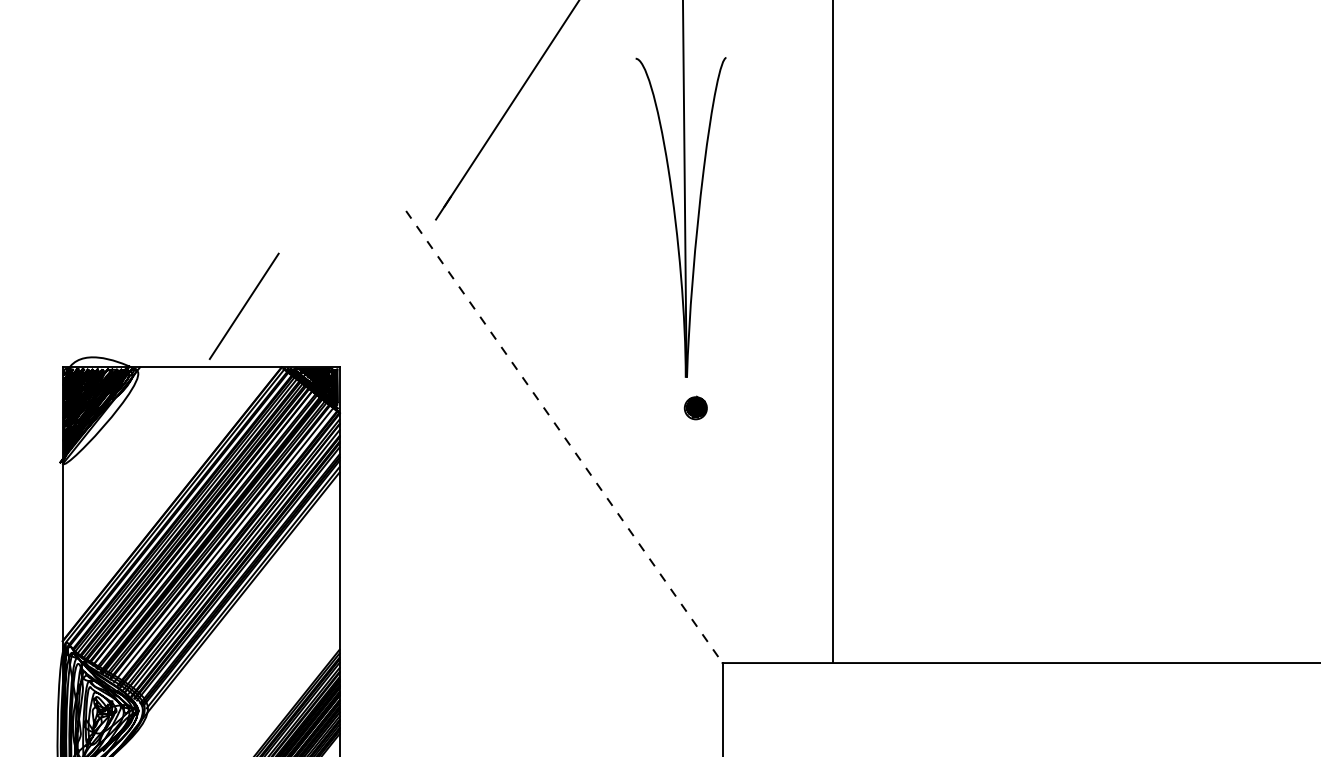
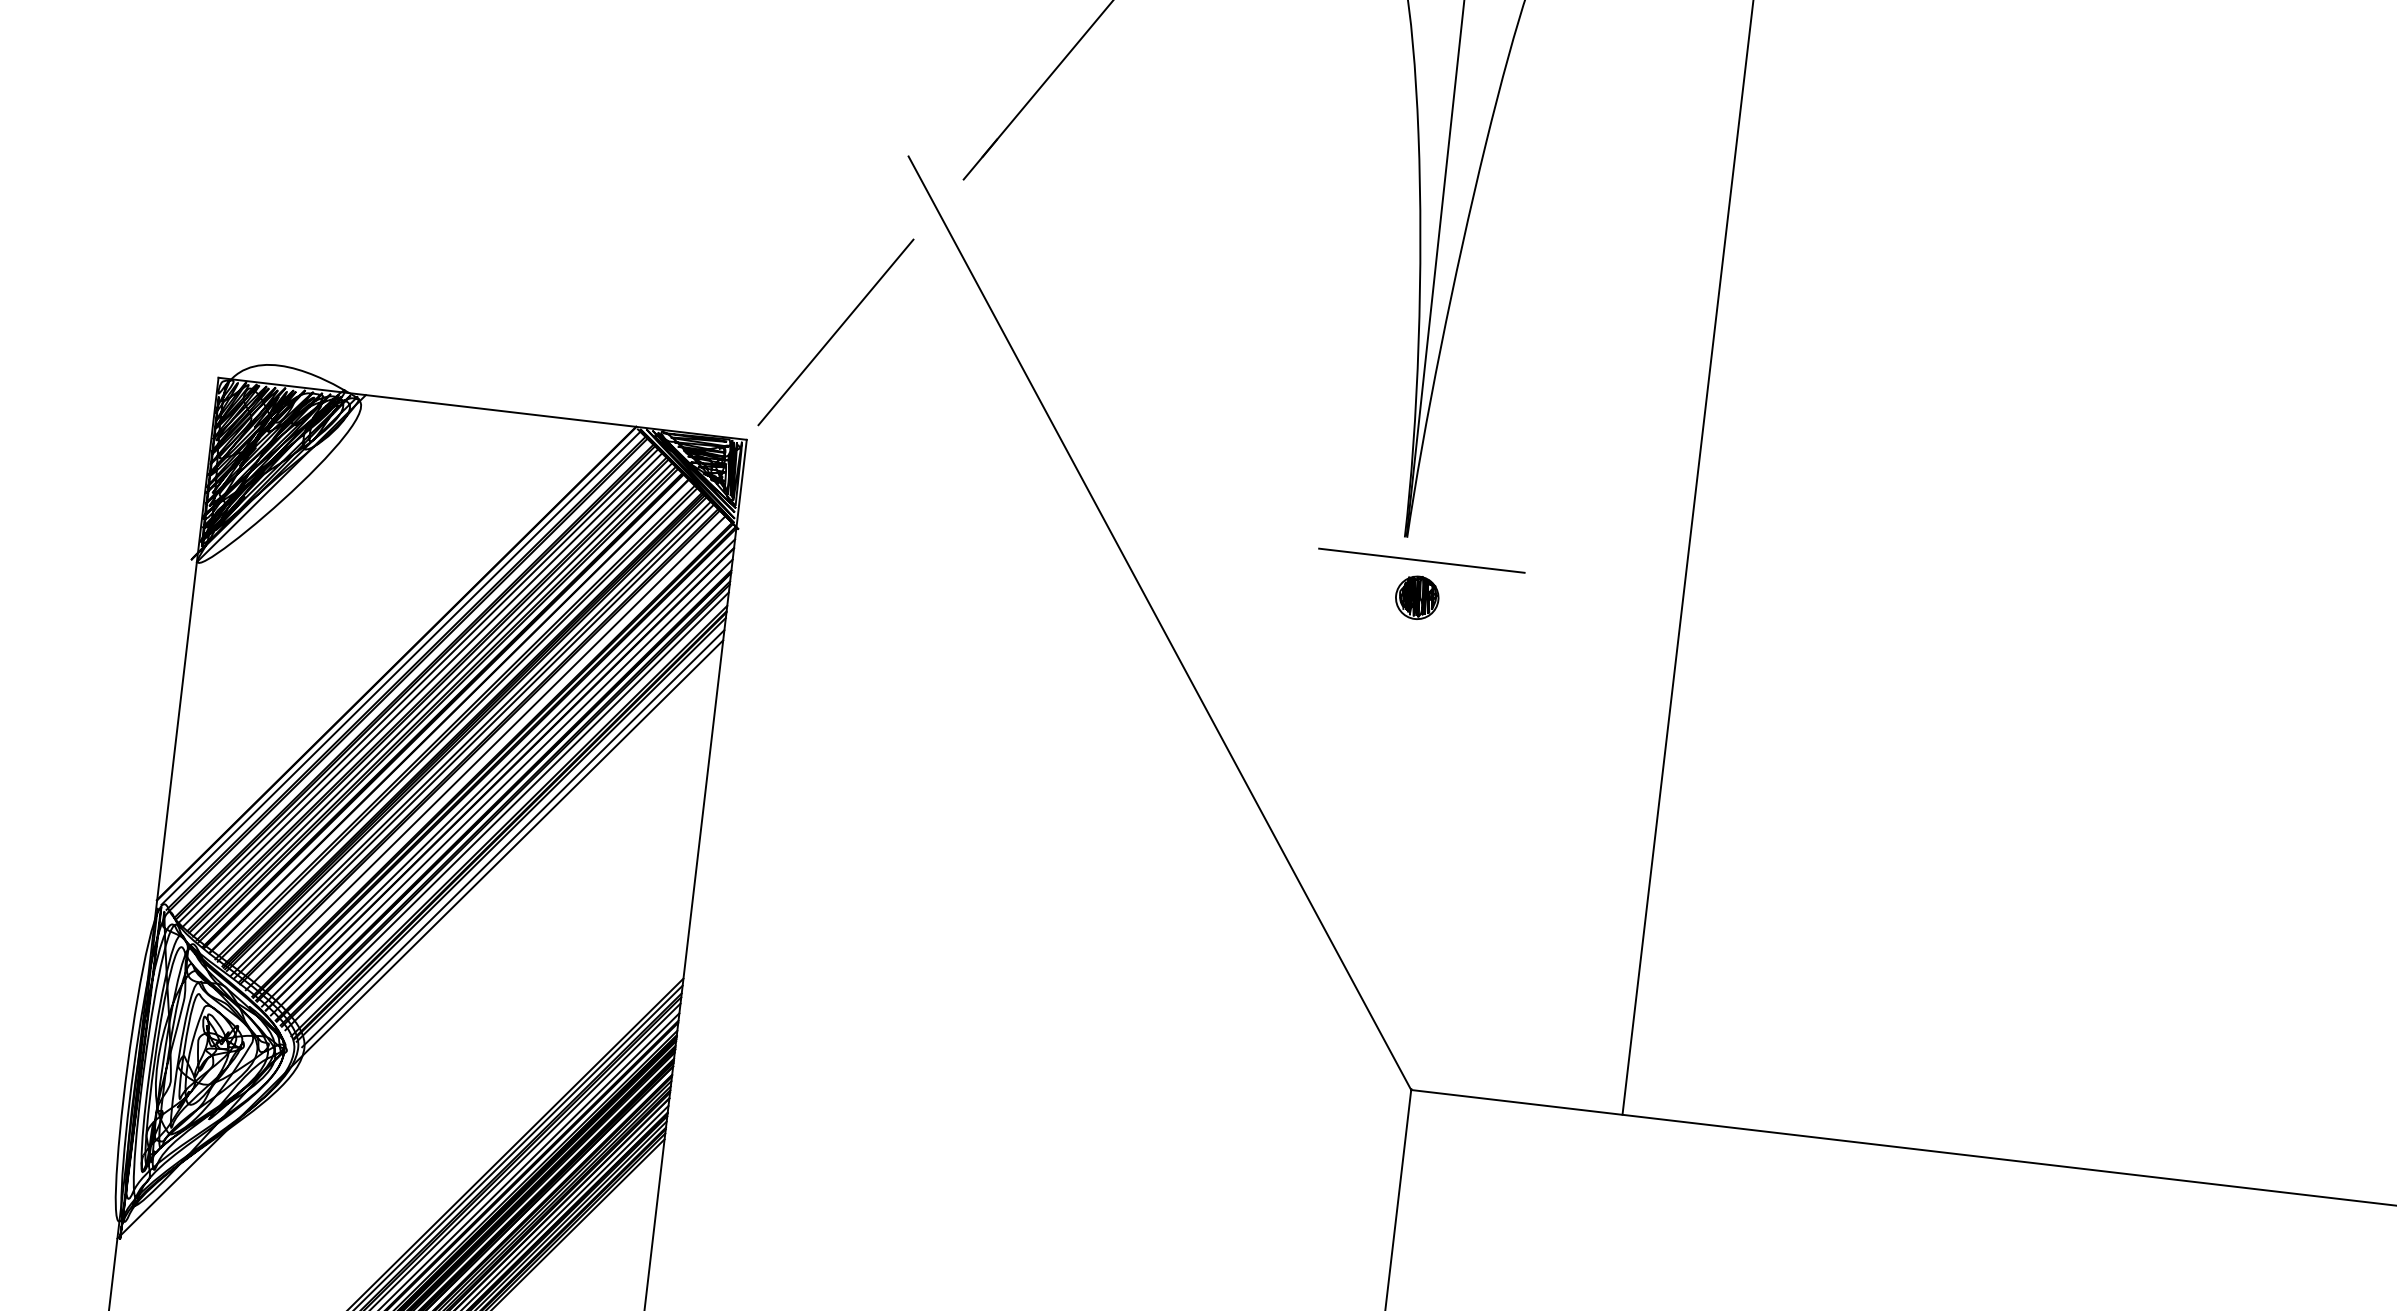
line: (243, 305) -> (834, 330), moved
line: (695, 388) -> (1421, 560), added
line: (564, 437) -> (1160, 624), dashed -> solid

